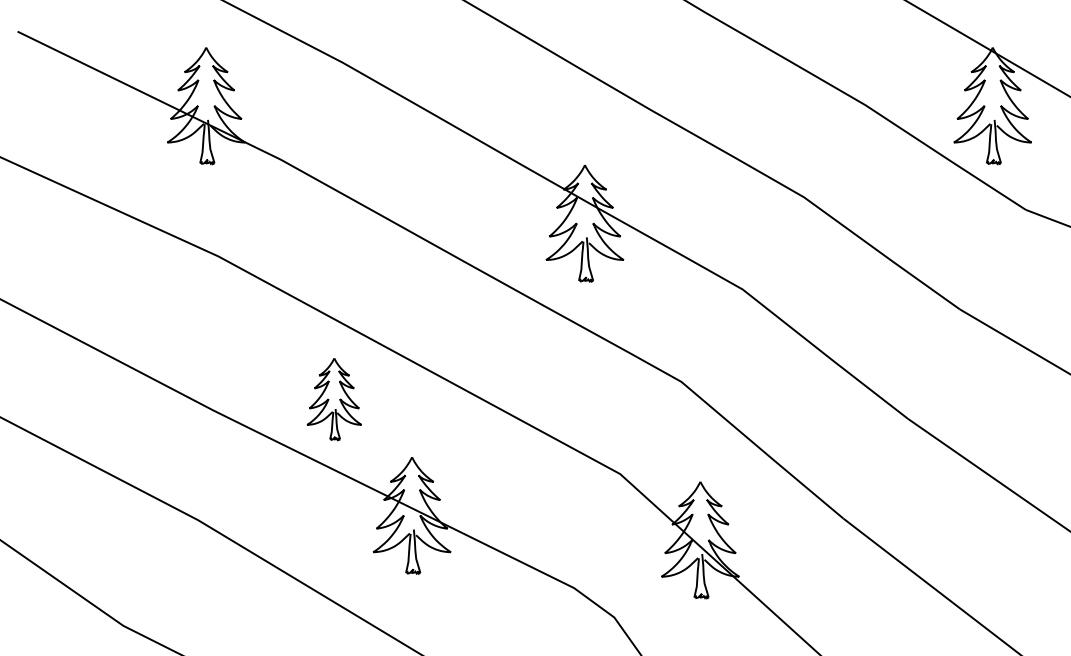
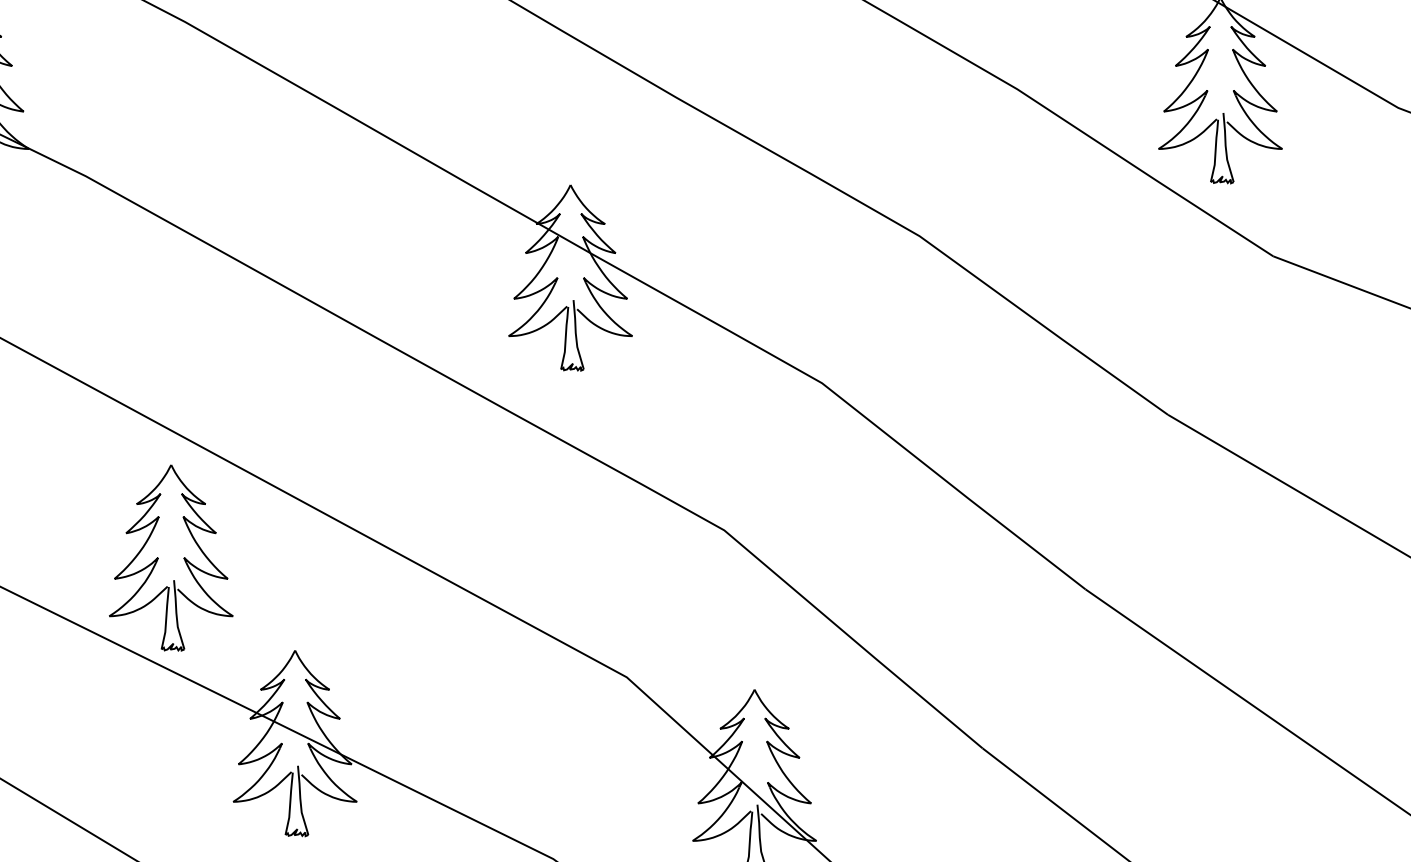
part: (334, 399) -> (171, 558), size x1.43

